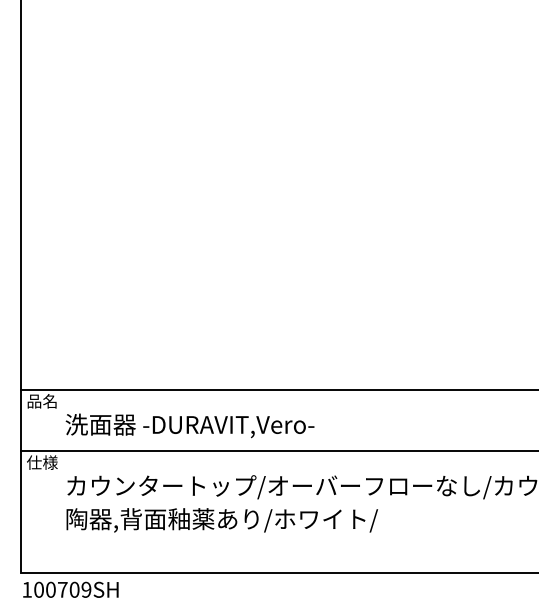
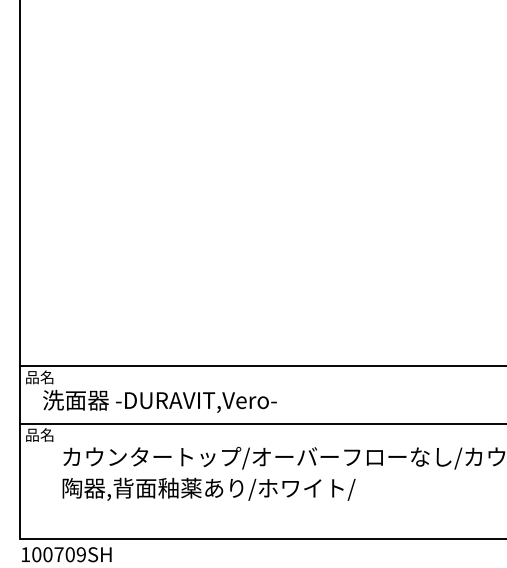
text: (189, 425) -> (159, 401), moved
text: (42, 462) -> (40, 434), 仕様 -> 品名

